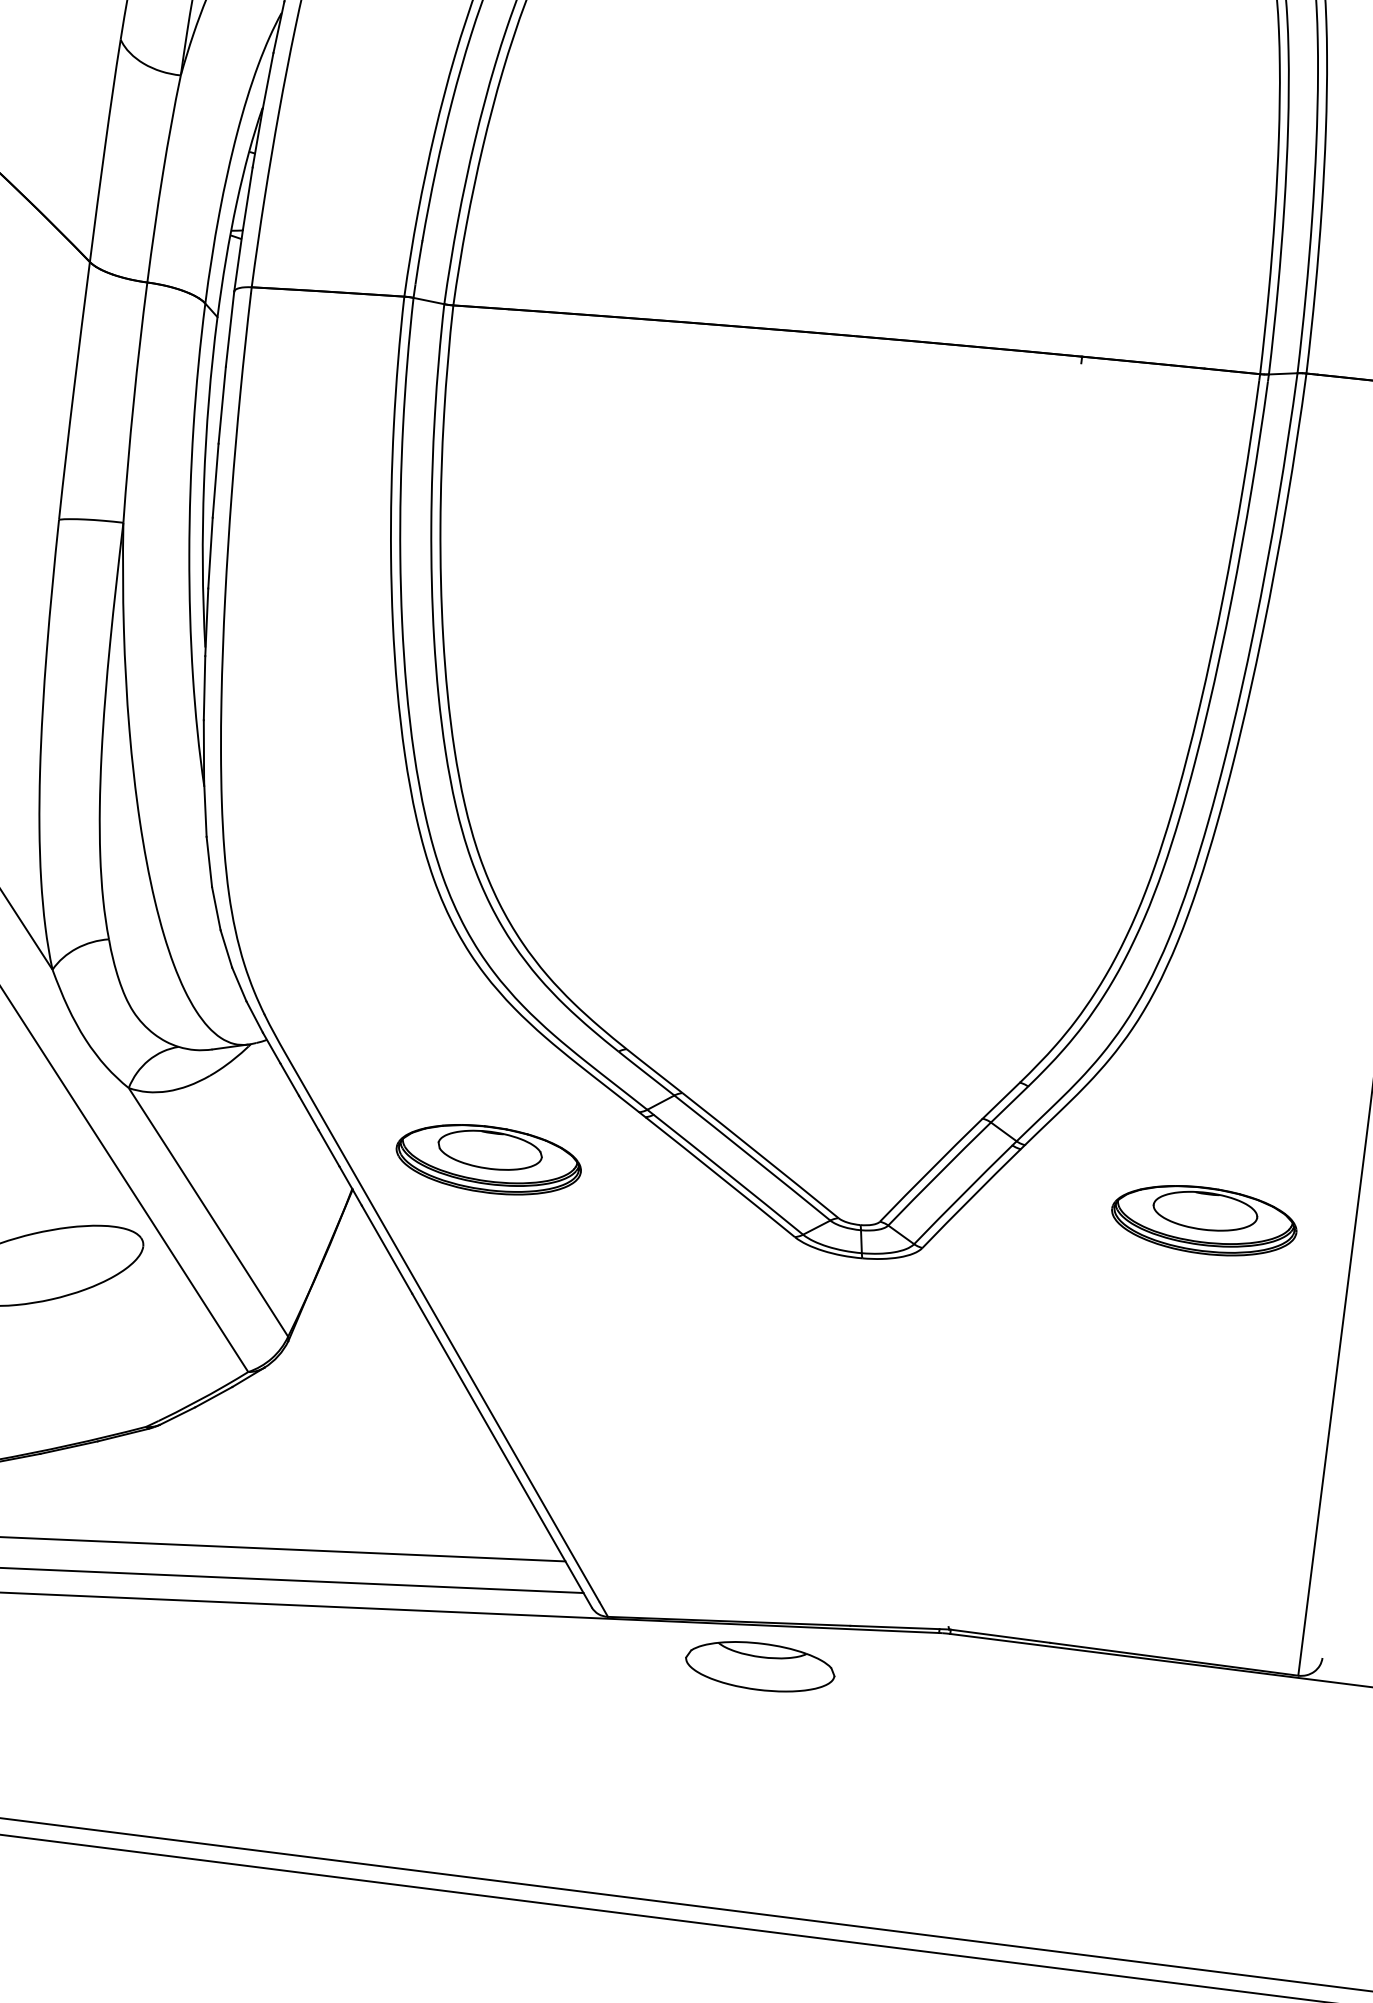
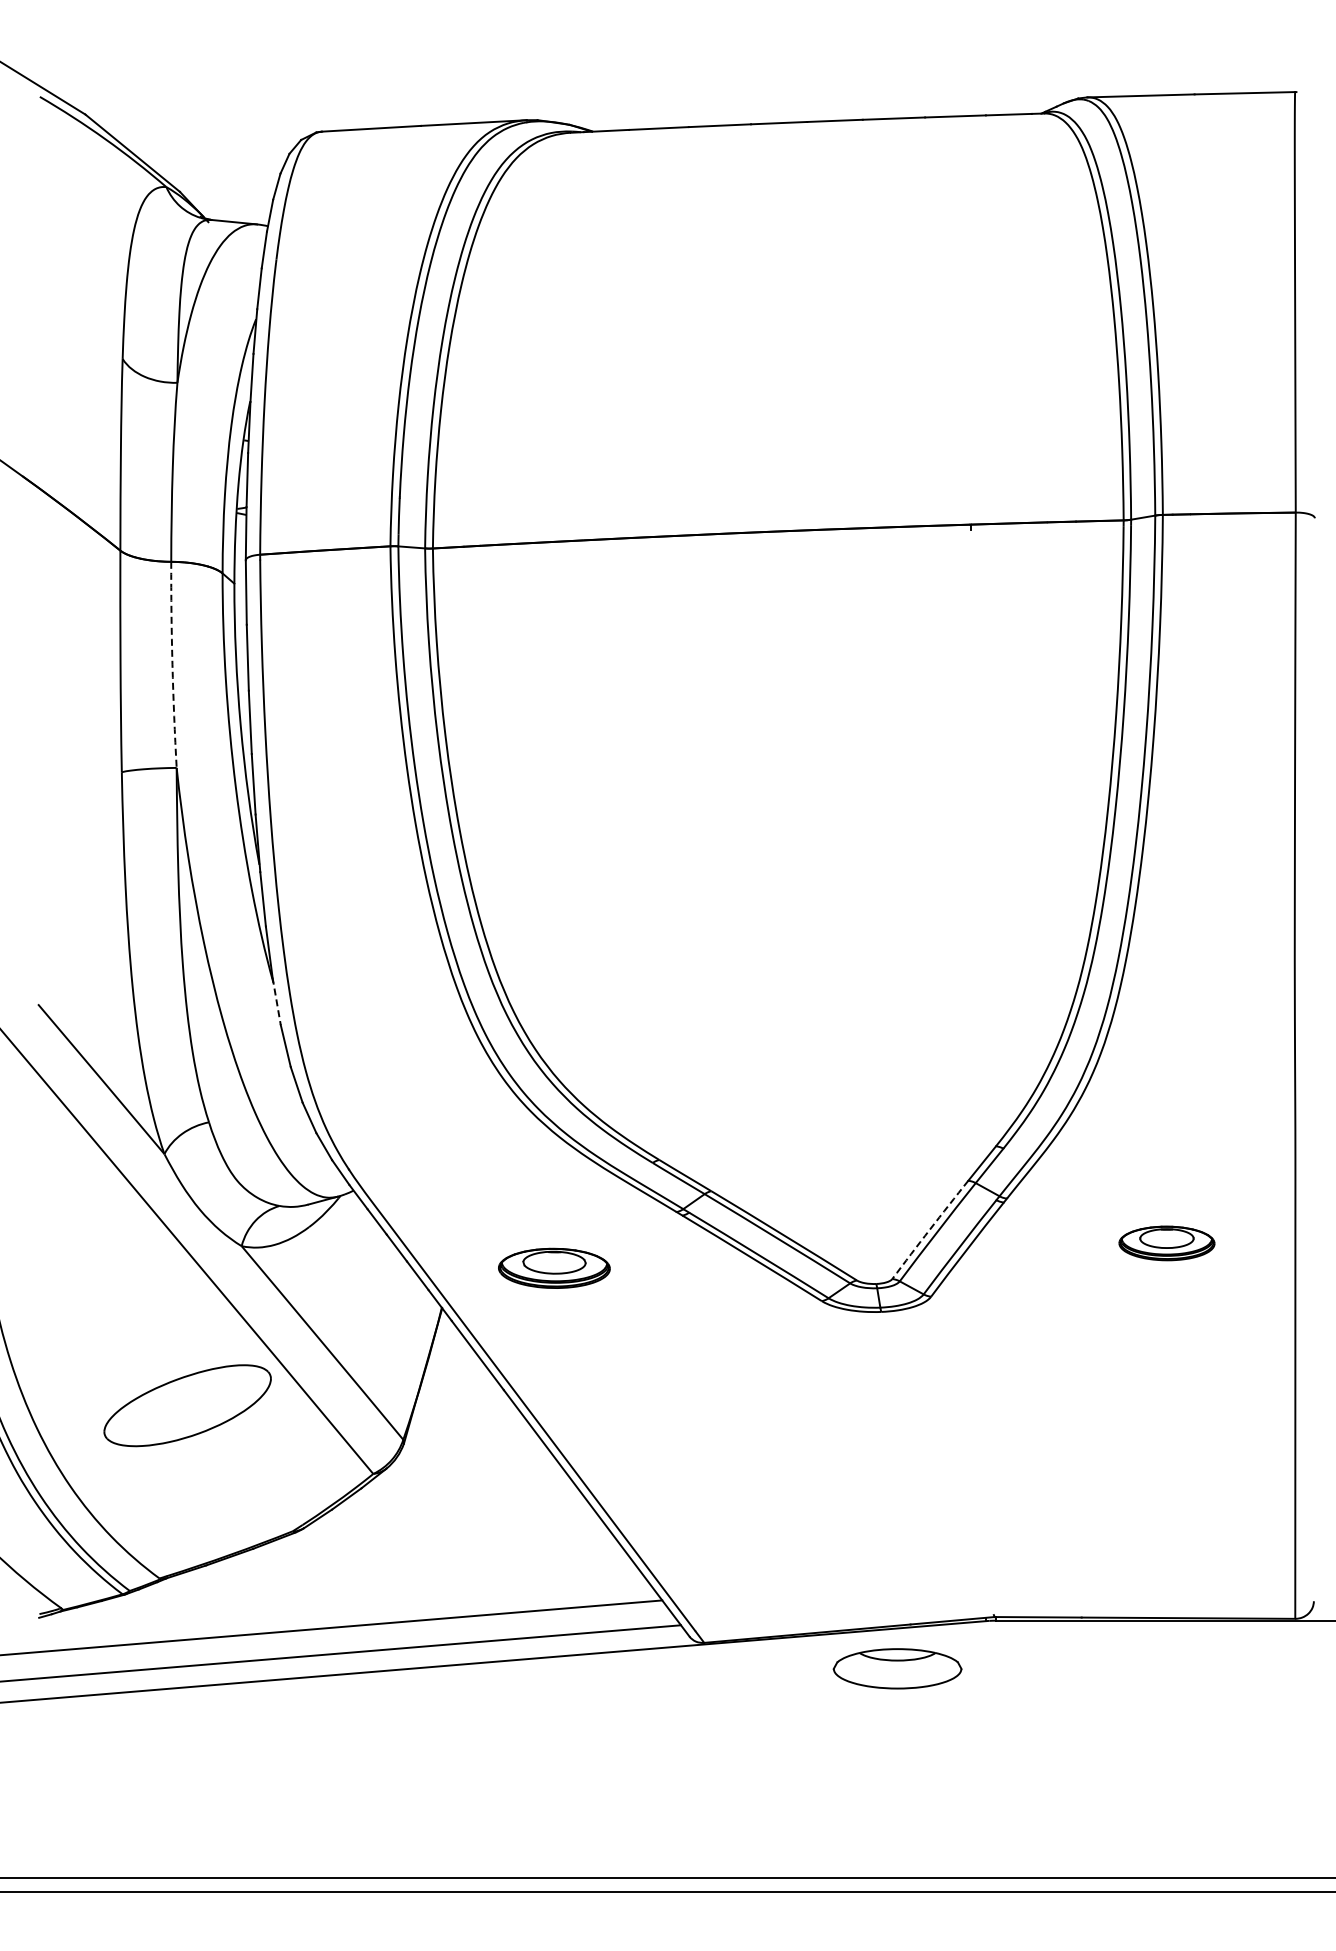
arc: (133, 401) -> (172, 664), solid -> dashed
line: (205, 808) -> (276, 1001), solid -> dashed
part: (488, 1159) -> (554, 1268), size x0.7
arc: (930, 1169) -> (929, 1229), solid -> dashed
part: (1203, 1220) -> (1166, 1243), size x0.6
part: (760, 1666) -> (897, 1668), moved

